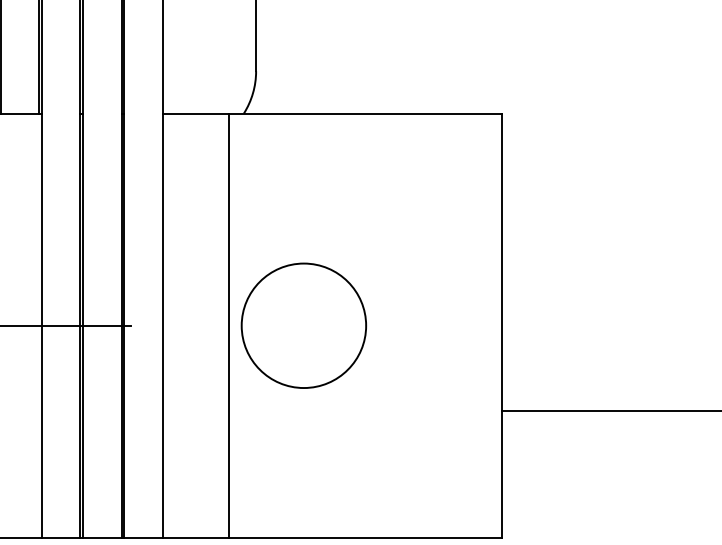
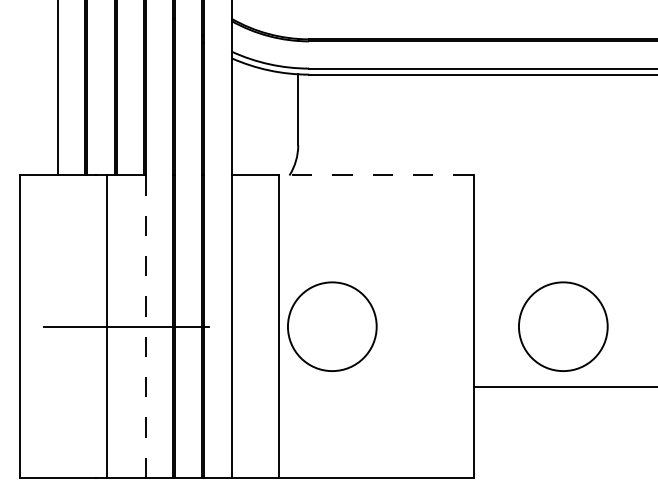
line: (364, 113) -> (375, 175), solid -> dashed
line: (41, 325) -> (145, 326), solid -> dashed
circle: (628, 325) -> (563, 326), added

